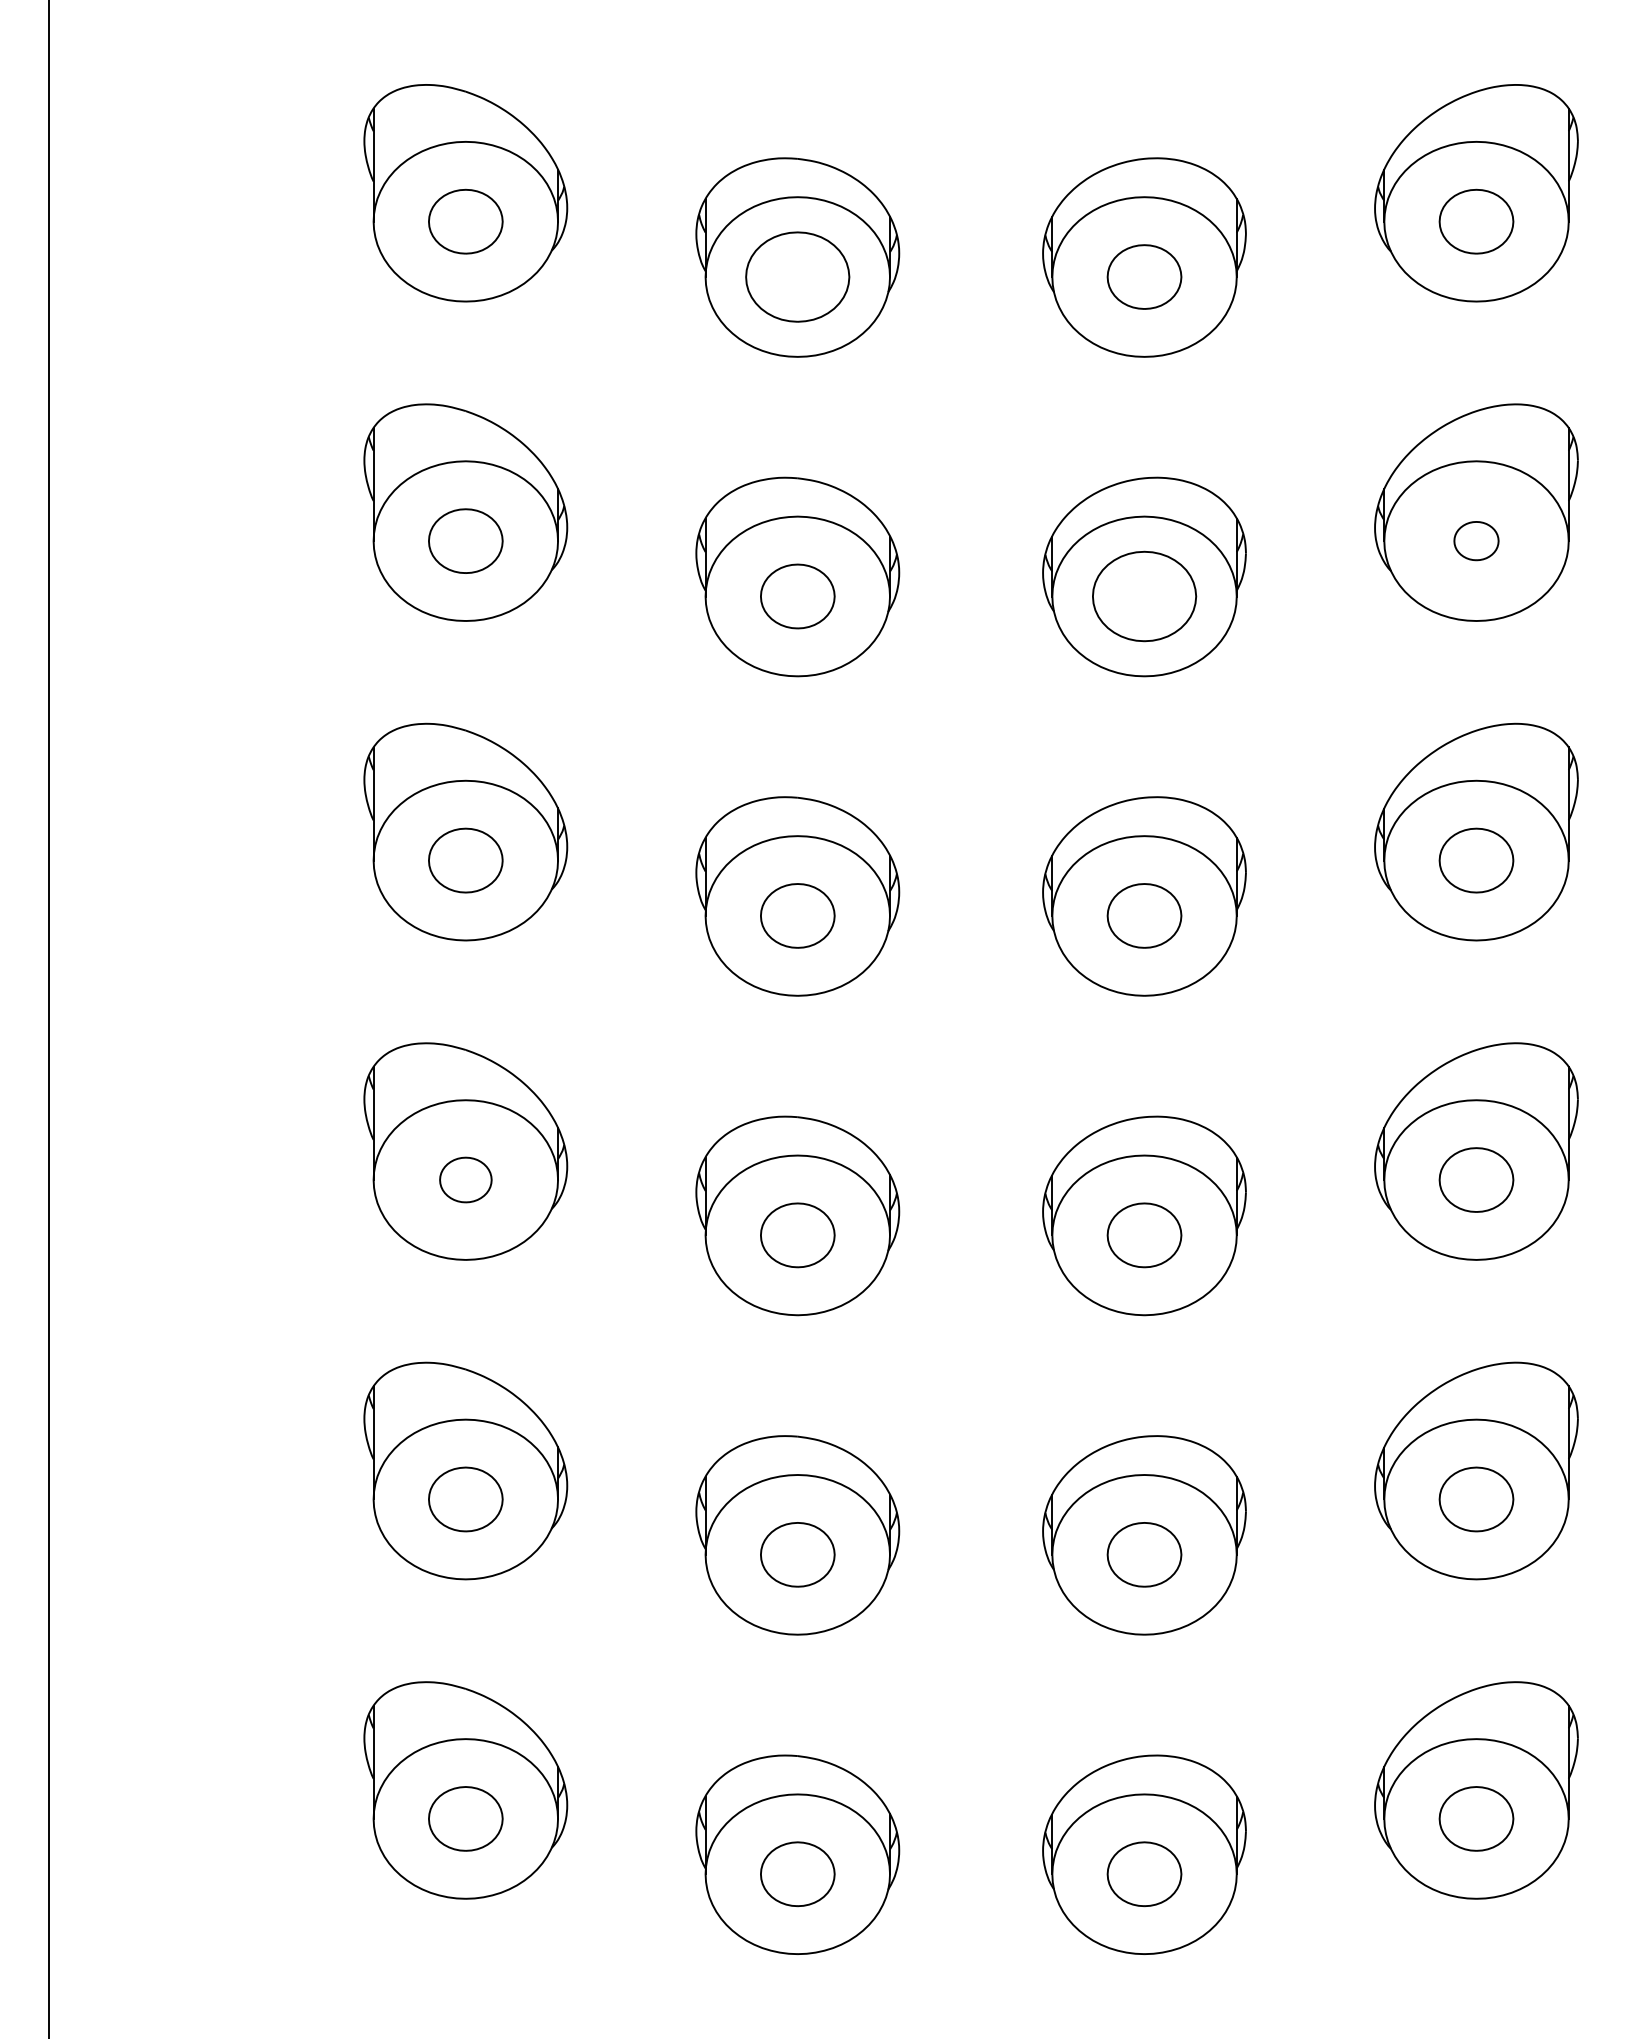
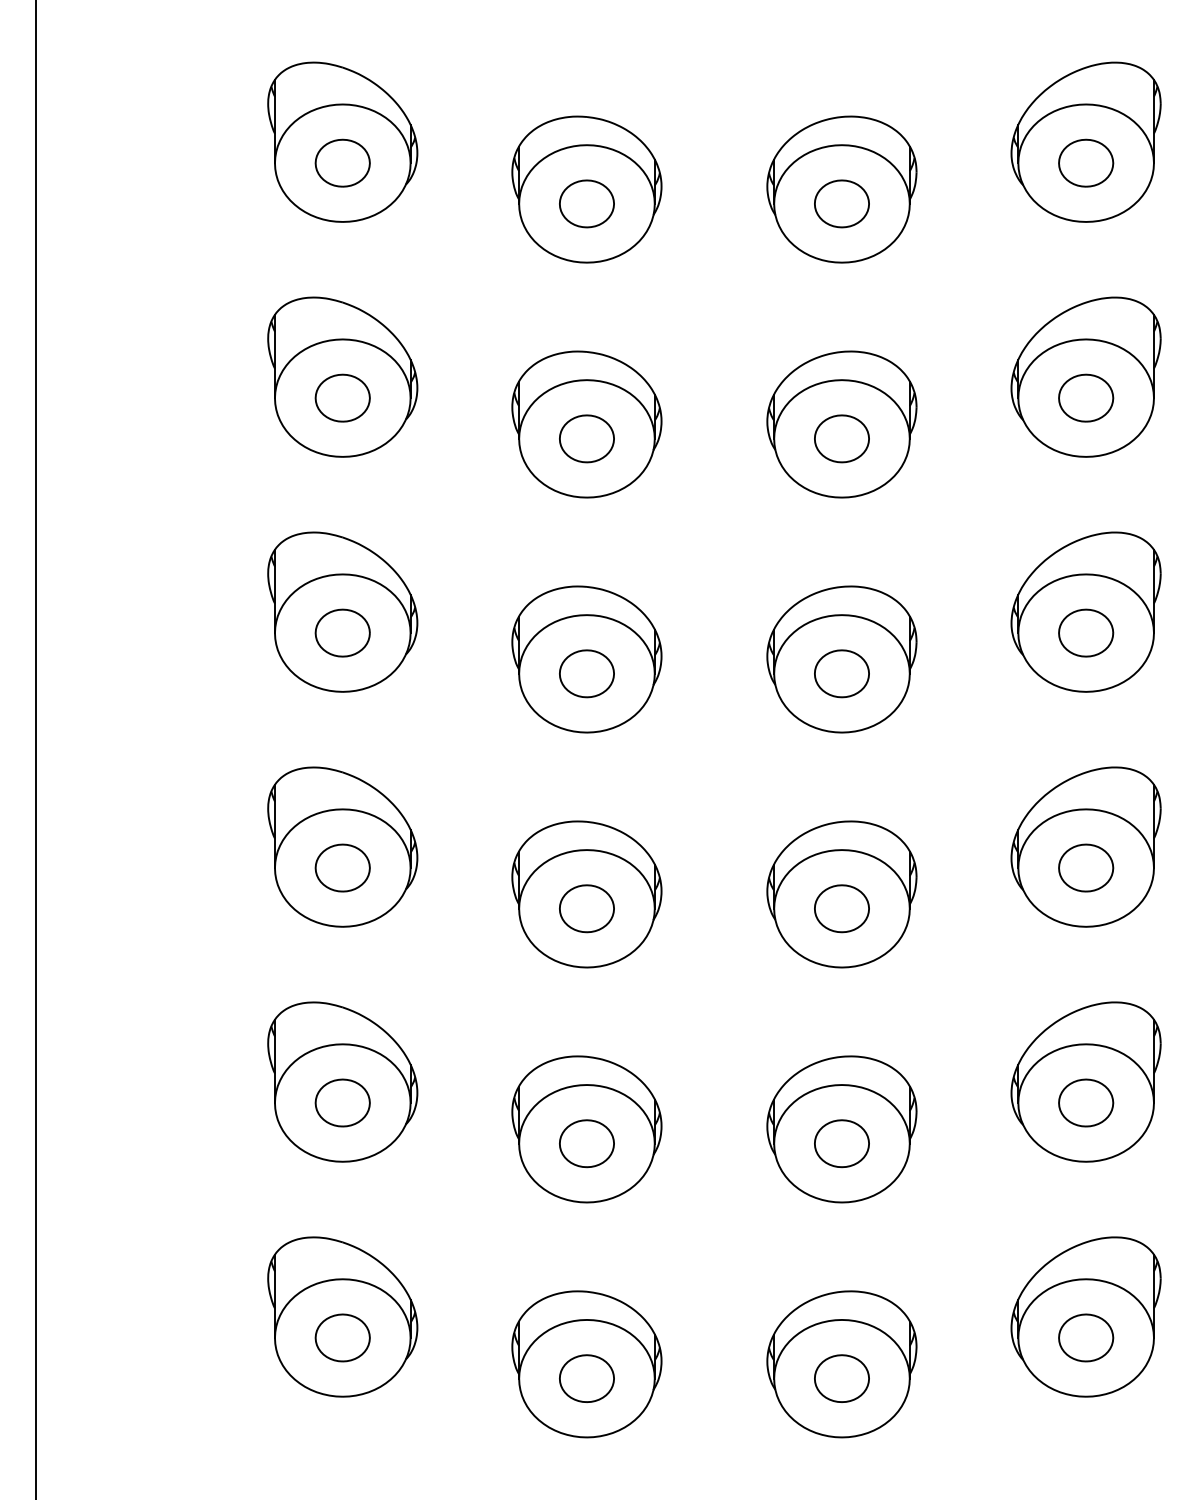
part: (797, 276) -> (586, 203), size x0.71
part: (1476, 540) -> (1086, 397), size x1.67
part: (1144, 596) -> (841, 438), size x0.71
part: (465, 1179) -> (342, 867), size x1.43

